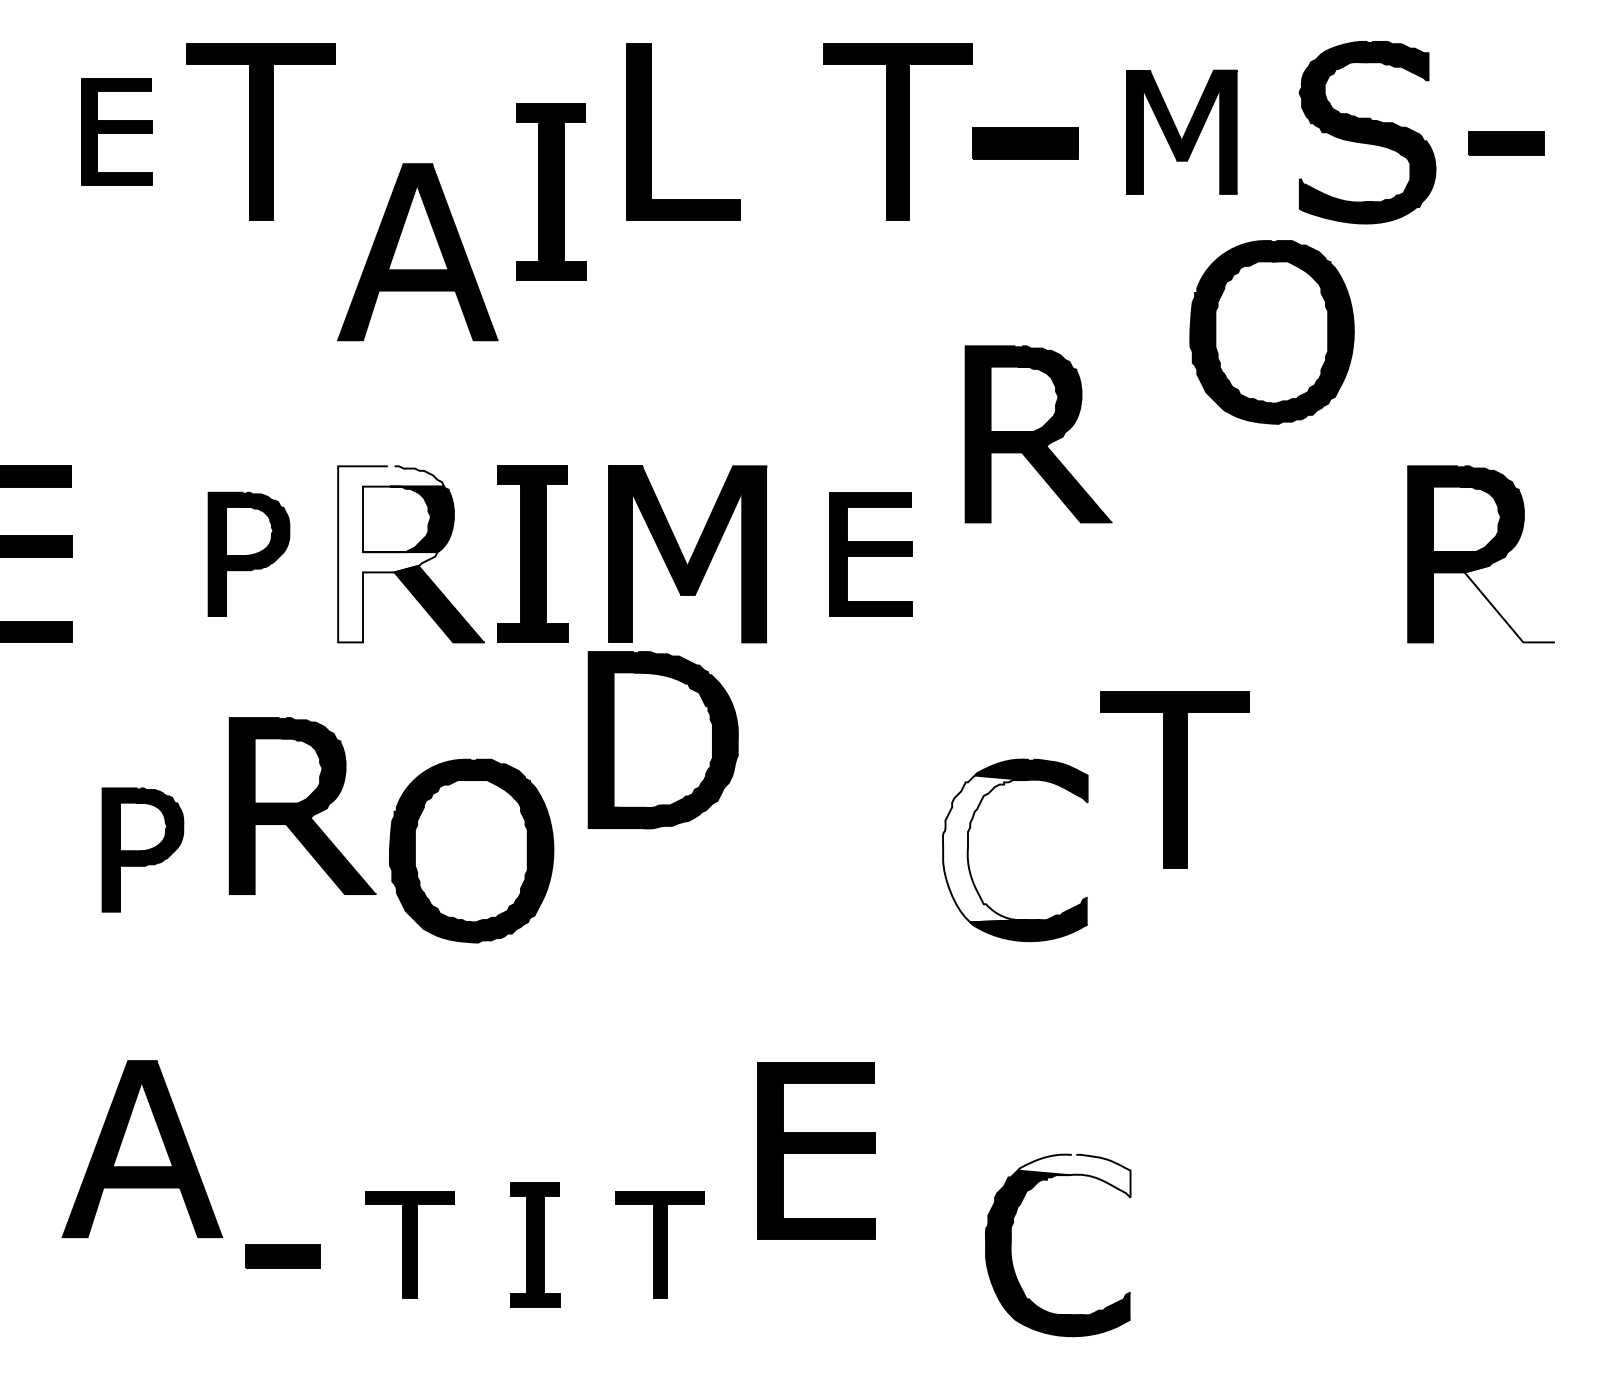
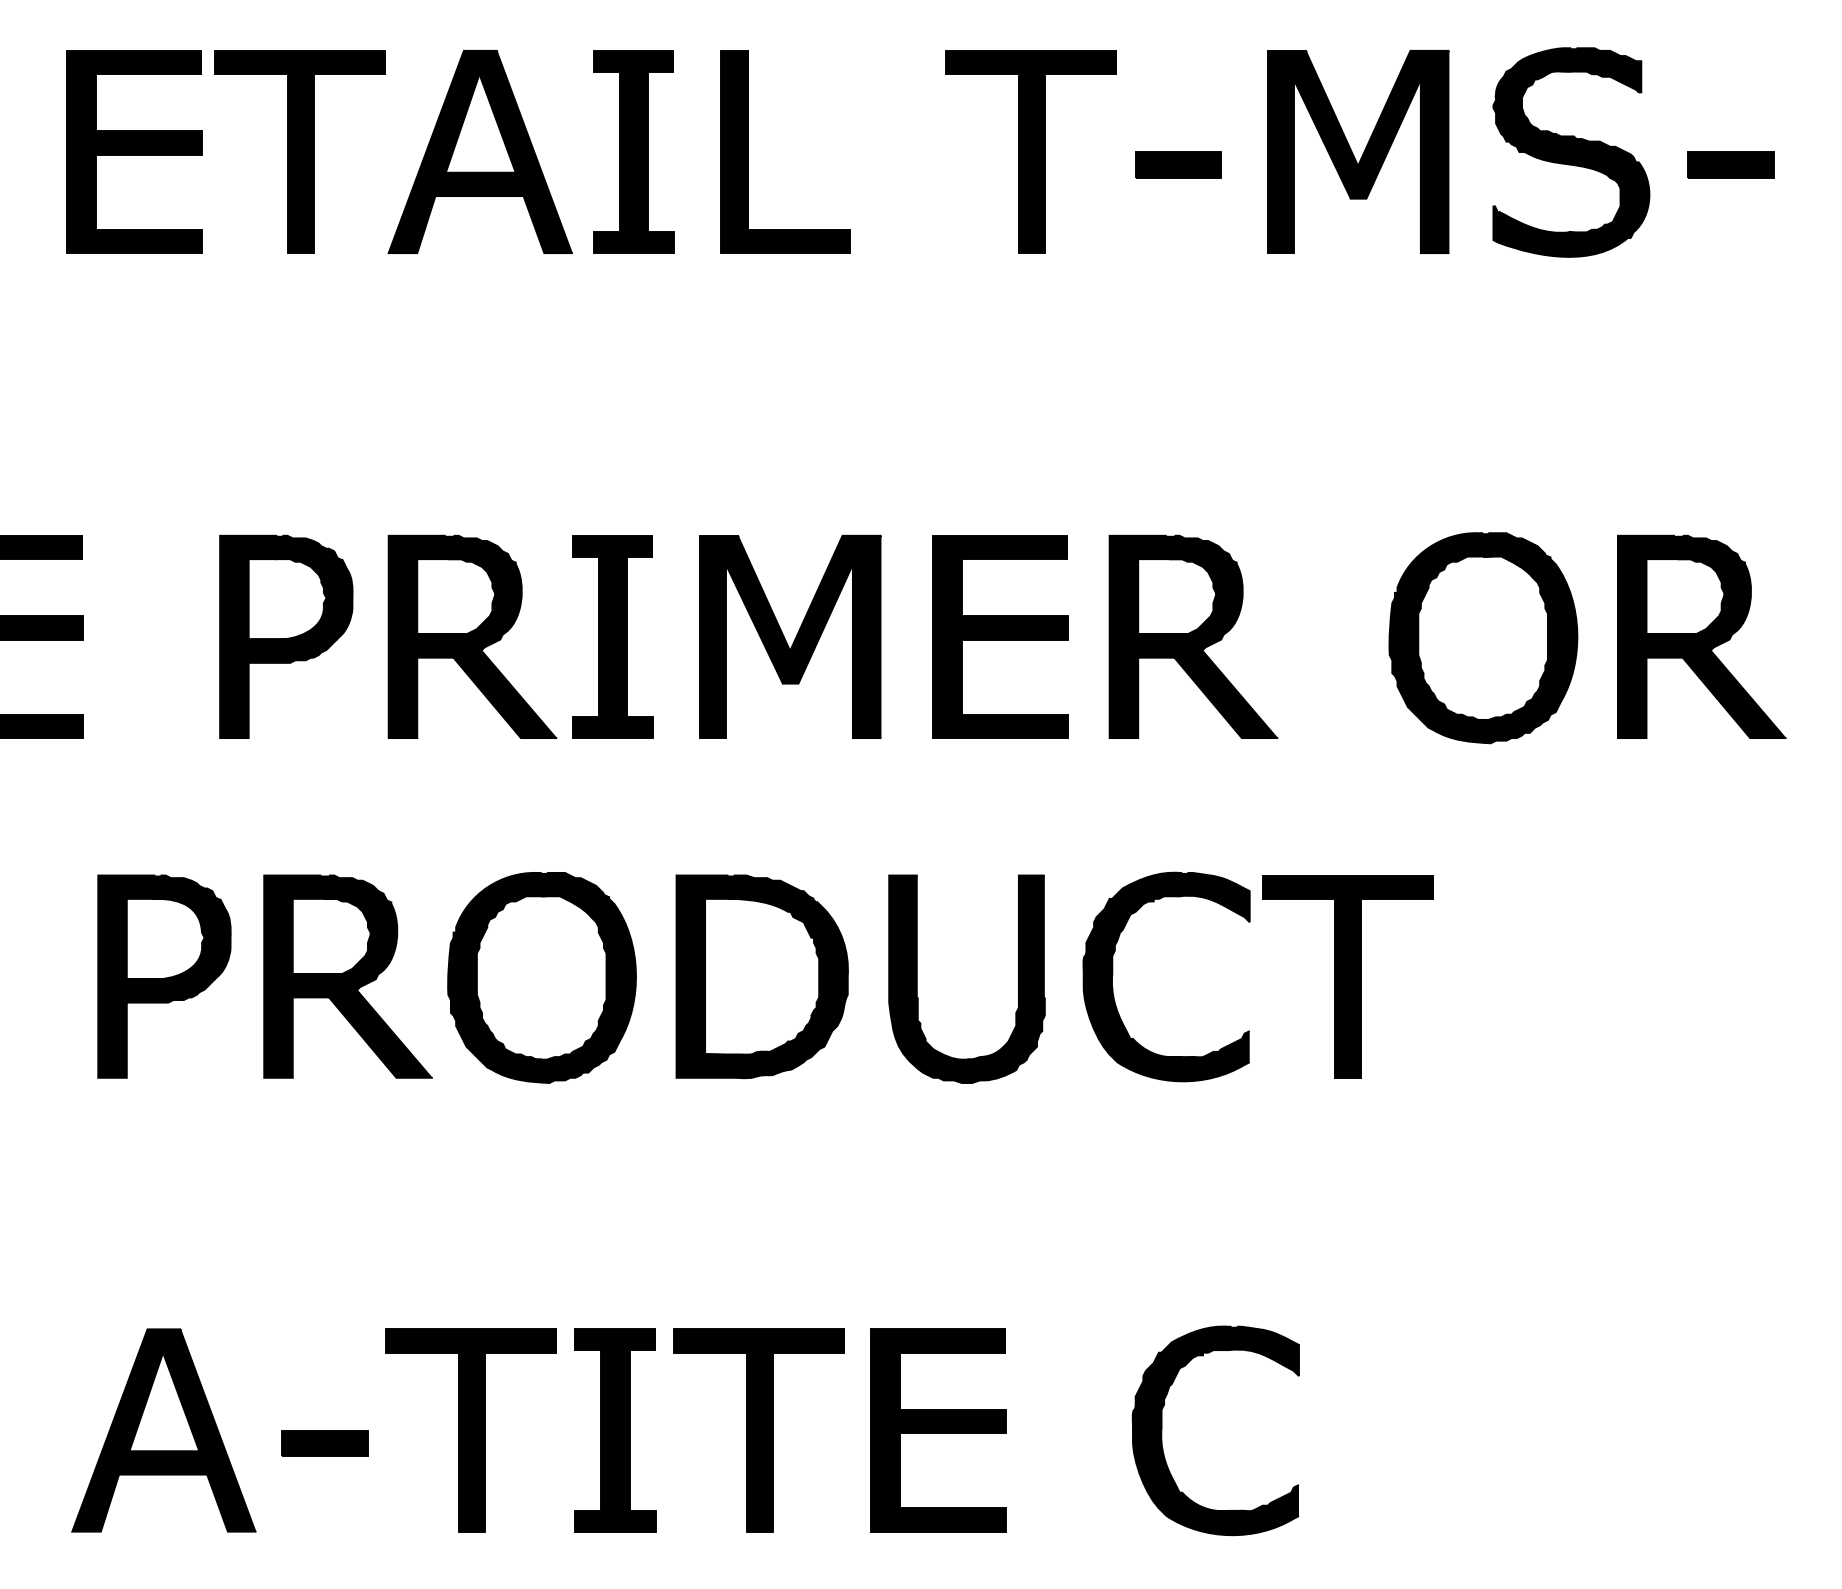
part: (116, 131) -> (134, 151), size x1.67
part: (1181, 132) -> (1357, 152), size x1.43
part: (1025, 143) -> (1178, 164), size x0.71
part: (551, 191) -> (633, 151), moved
part: (417, 252) -> (479, 152), moved
part: (1271, 332) -> (1482, 638), moved
part: (1038, 434) -> (1193, 637), moved
part: (870, 553) -> (1000, 635), size x1.43
part: (248, 554) -> (285, 637), size x1.43
fill: (391, 554) -> (449, 637), added
fill: (1509, 603) -> (1734, 693), added
part: (662, 740) -> (761, 977), moved
part: (1174, 779) -> (1347, 976), moved
part: (302, 805) -> (347, 976), moved
fill: (985, 848) -> (1132, 974), added
part: (142, 849) -> (163, 976), size x1.43
part: (798, 852) -> (917, 979), added
part: (141, 1149) -> (162, 1430), moved
part: (816, 1150) -> (938, 1429), moved
fill: (1073, 1175) -> (1233, 1350), added
part: (409, 1244) -> (470, 1429), size x1.67
part: (535, 1244) -> (615, 1429), size x1.43
part: (659, 1244) -> (757, 1429), size x1.67

